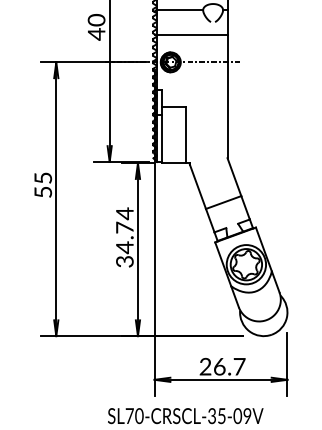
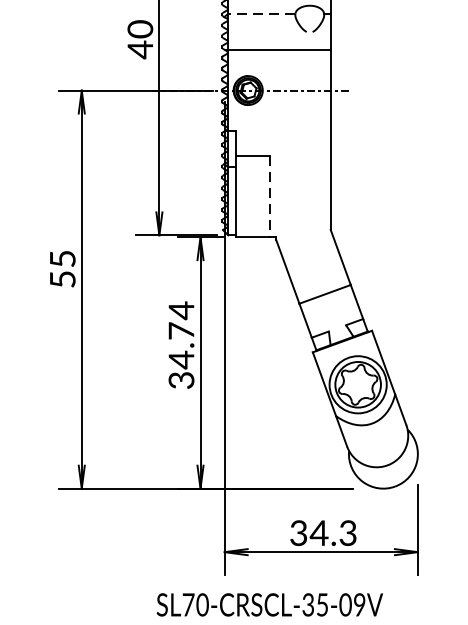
line: (179, 9) -> (260, 13), solid -> dashed
line: (185, 135) -> (269, 196), solid -> dashed
text: (222, 366) -> (323, 532), 26.7 -> 34.3

